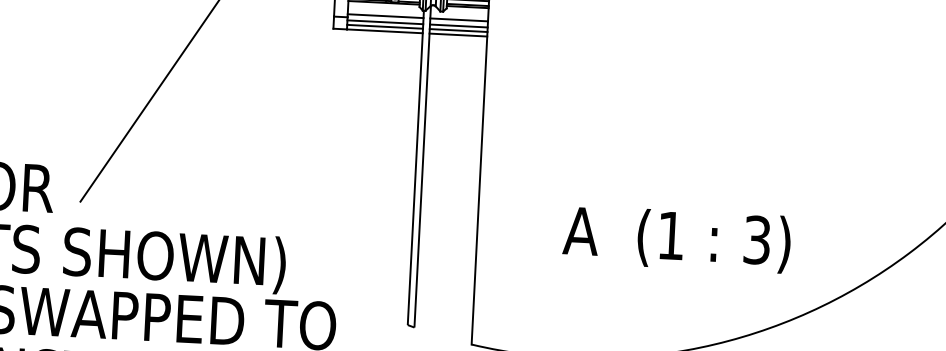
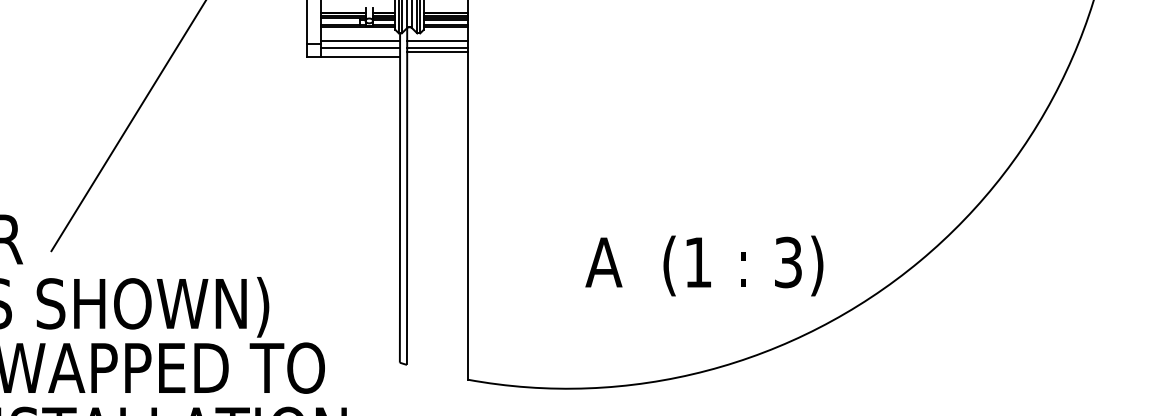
line: (385, 26) -> (360, 52), removed
line: (458, 35) -> (437, 57), removed
text: (676, 238) -> (704, 265), moved

